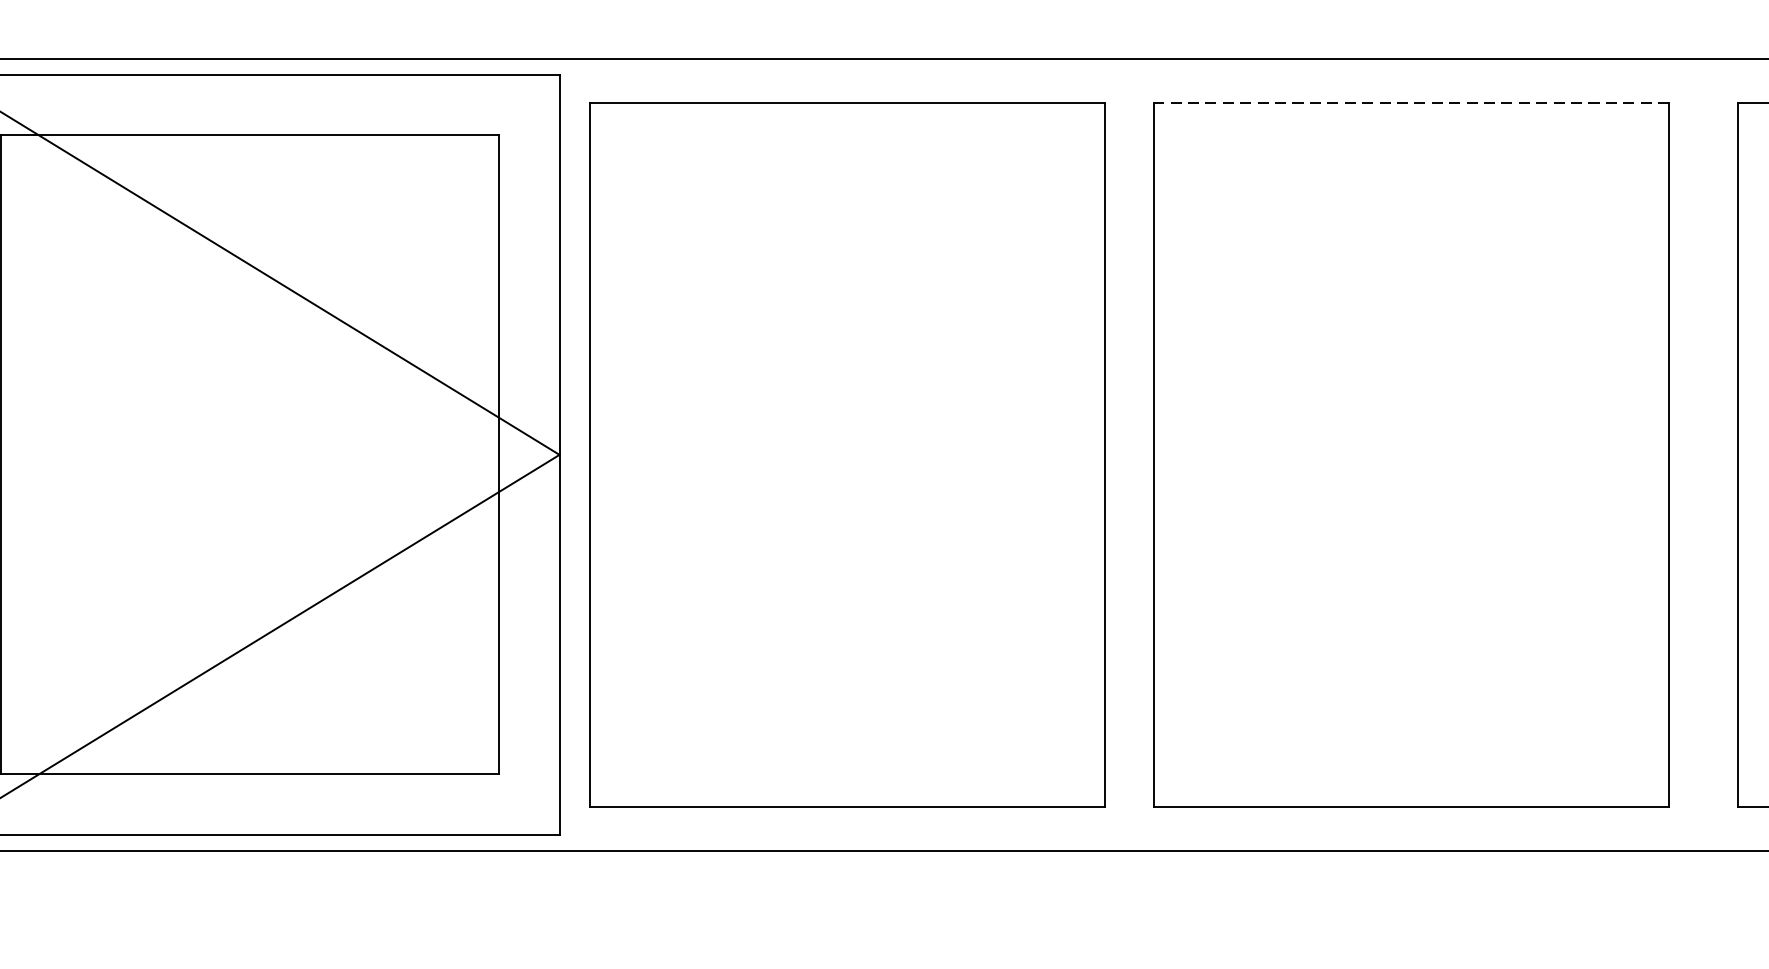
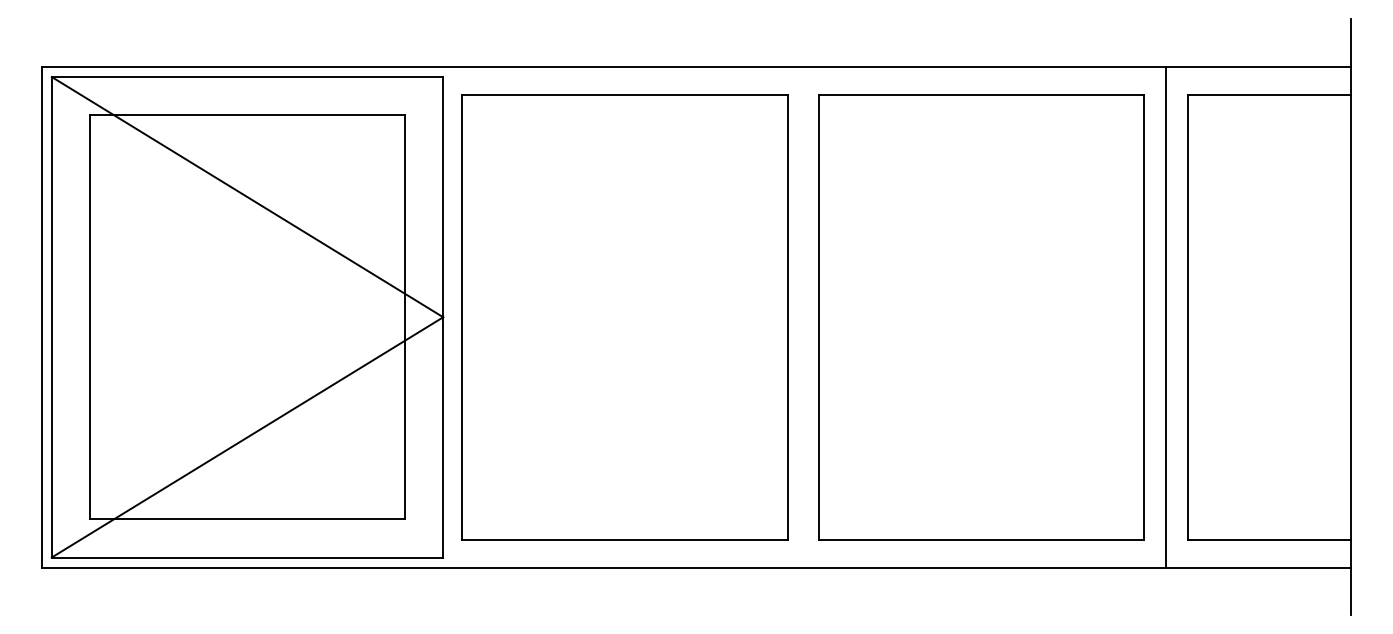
line: (1411, 102) -> (981, 94), dashed -> solid
line: (1702, 455) -> (1165, 317), added

